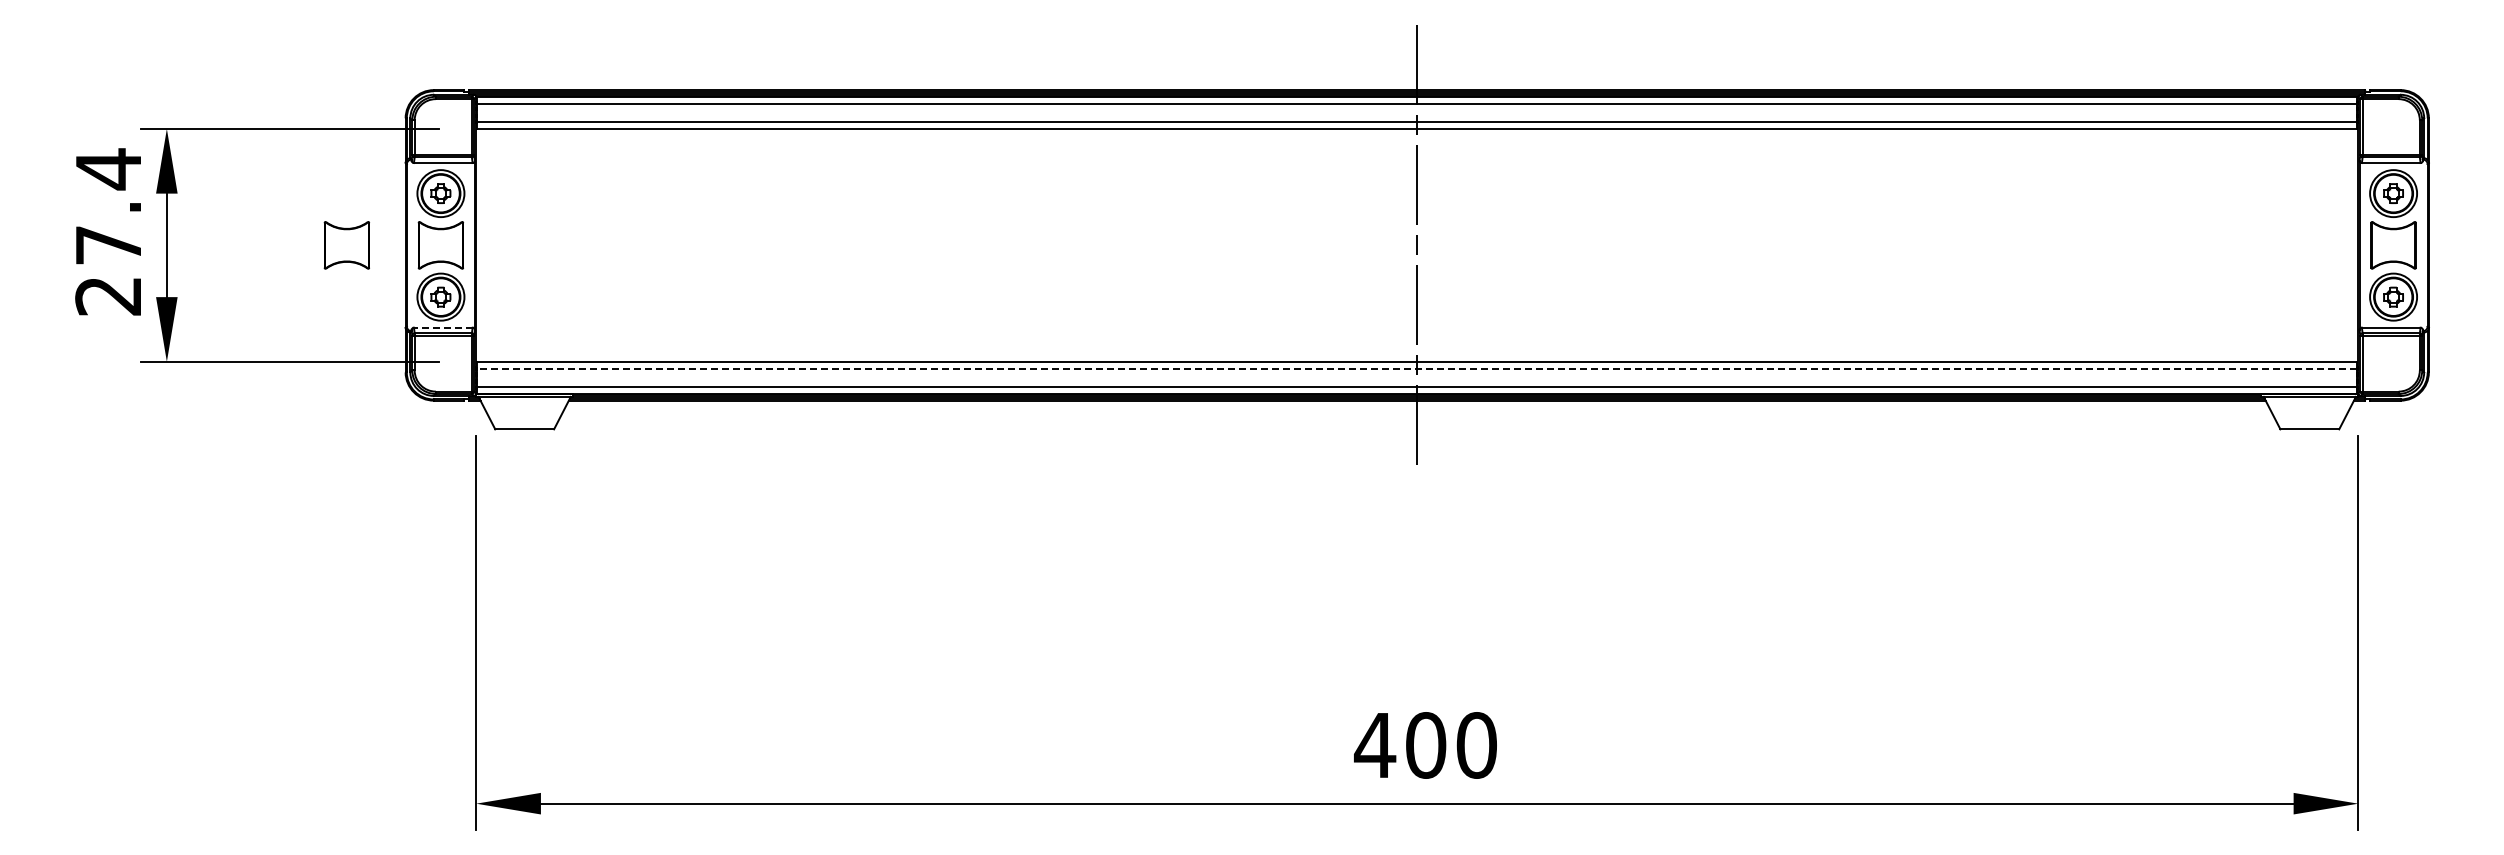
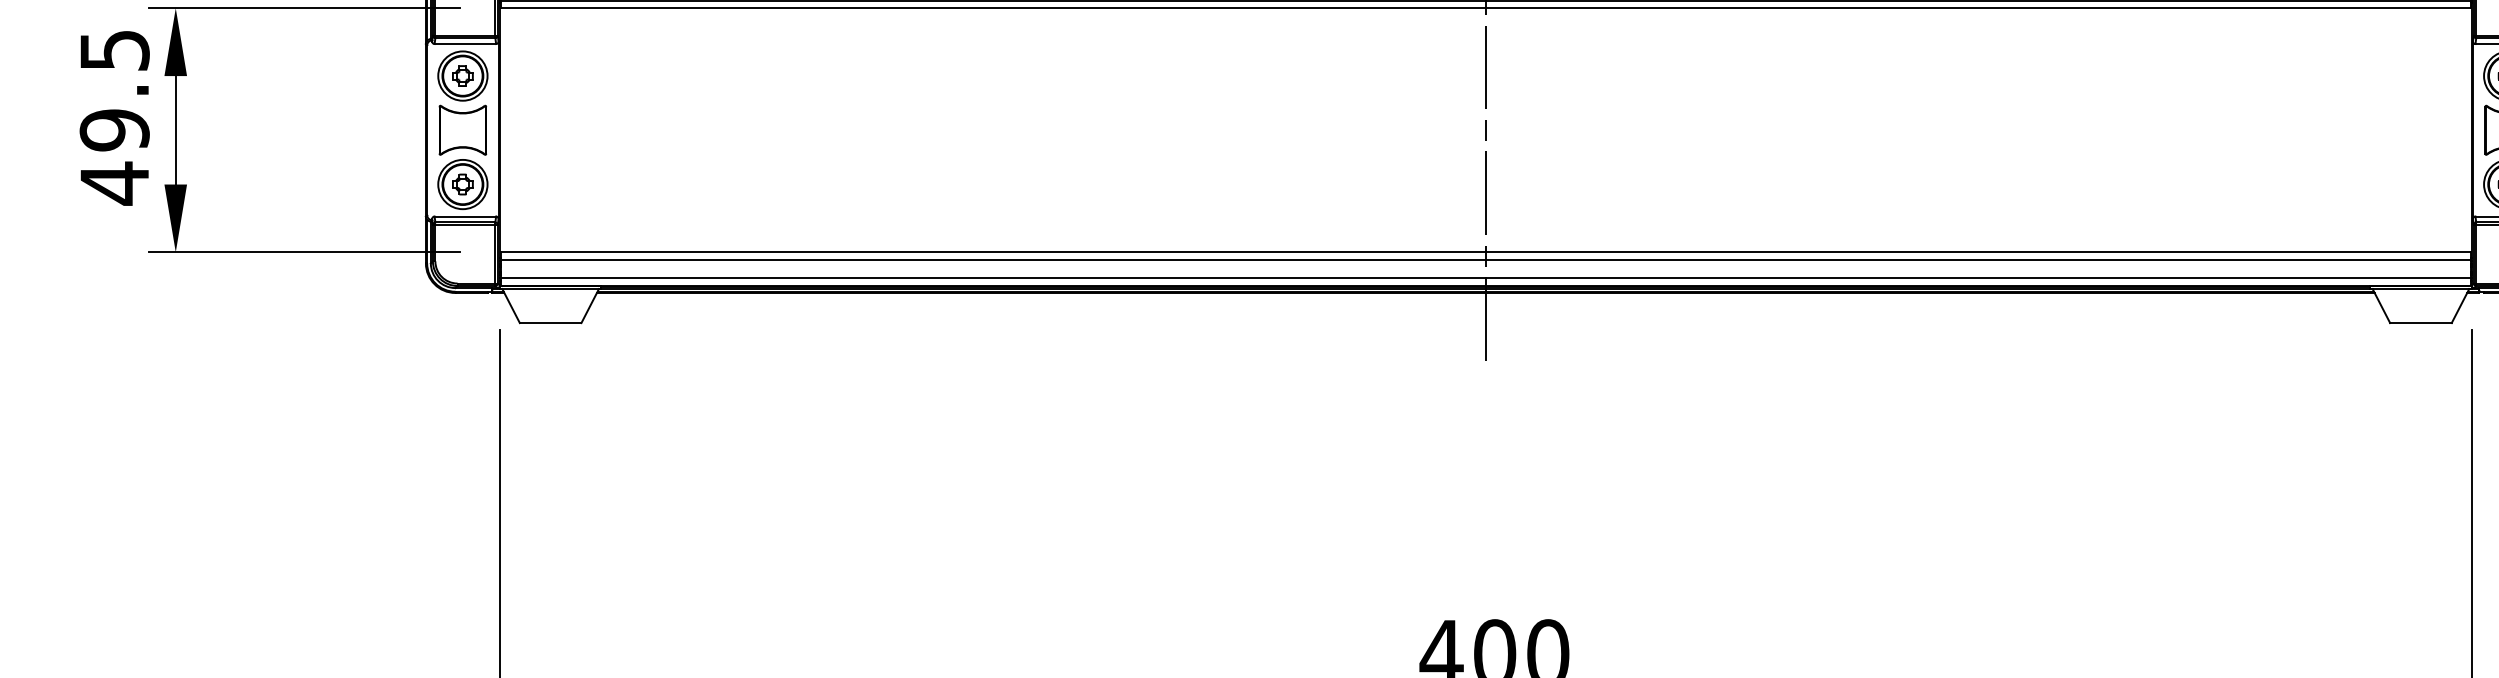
text: (108, 232) -> (114, 116), 27.4 -> 49.5
part: (346, 245) -> (363, 130), removed
line: (442, 327) -> (464, 216), dashed -> solid
line: (1417, 368) -> (1486, 259), dashed -> solid

